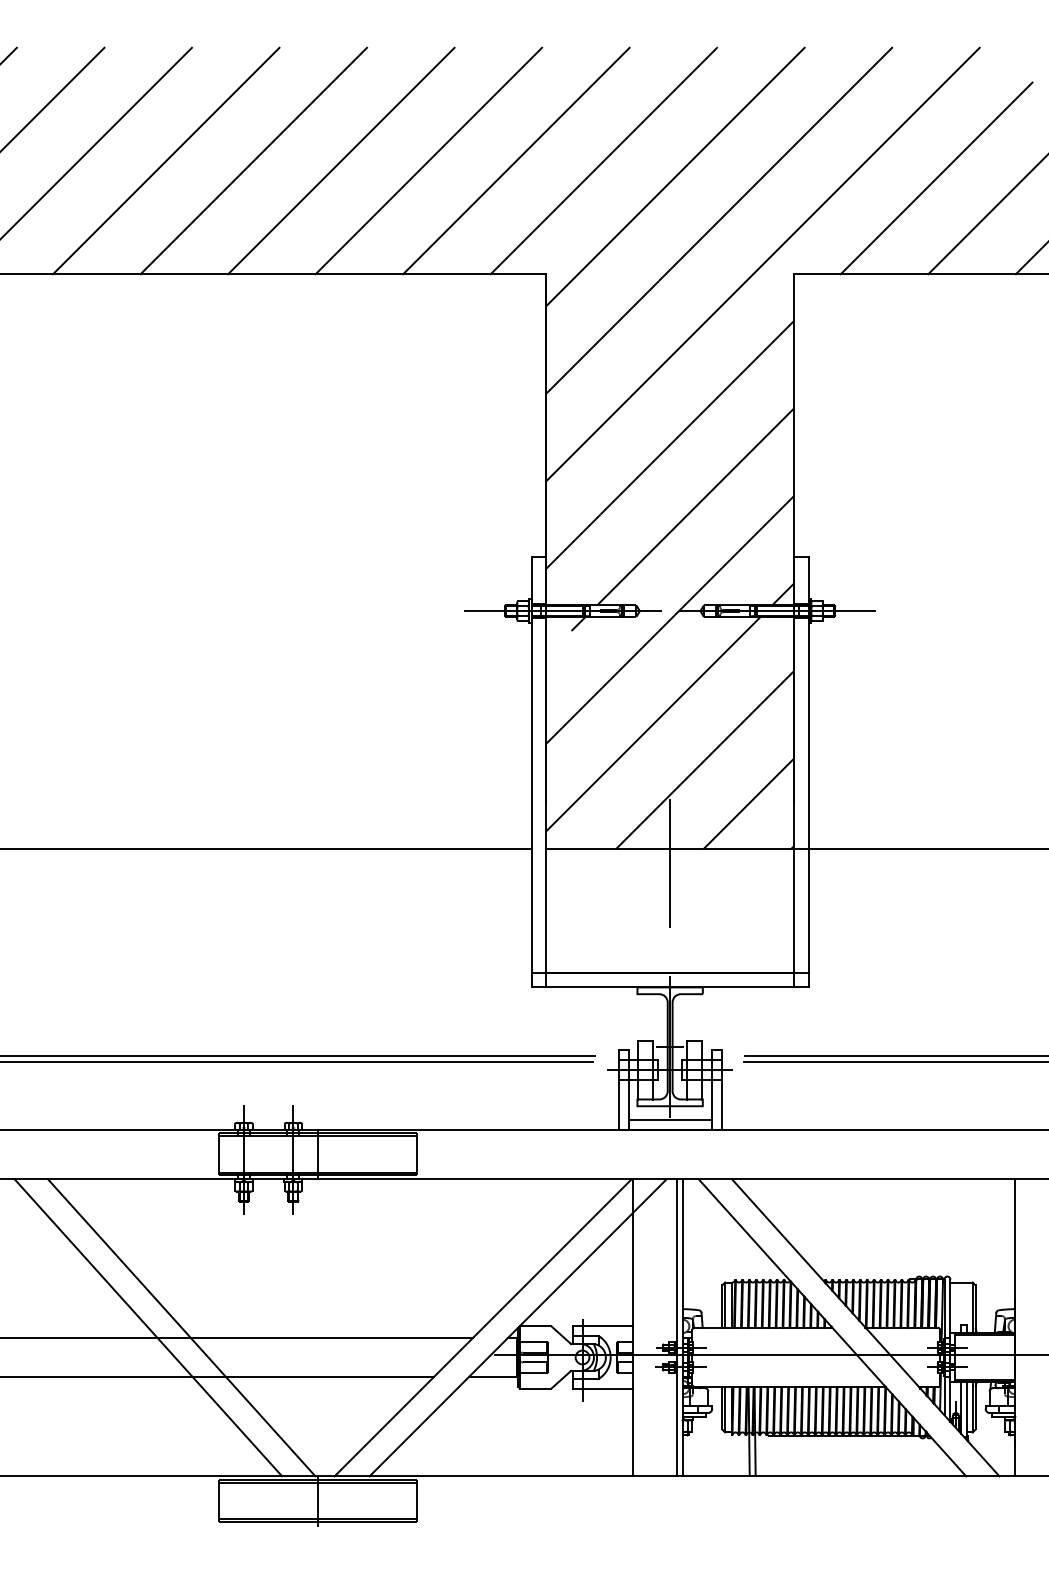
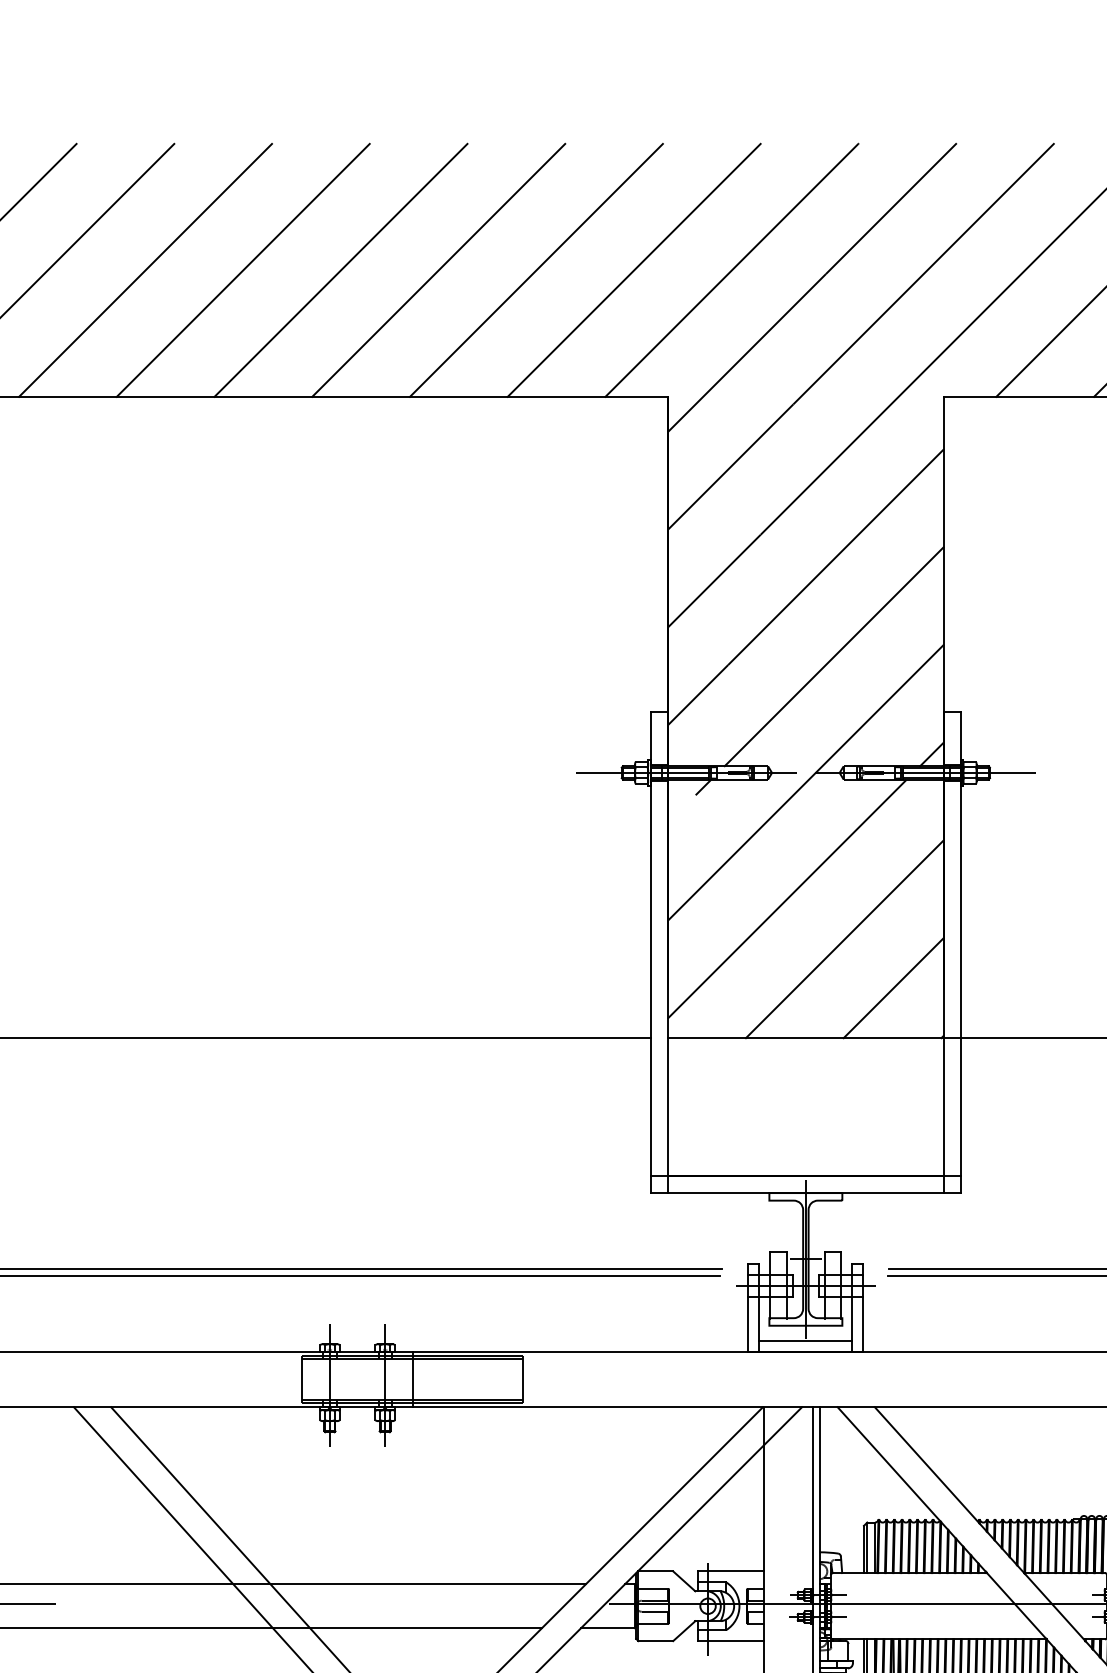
line: (670, 863) -> (806, 1054), removed

